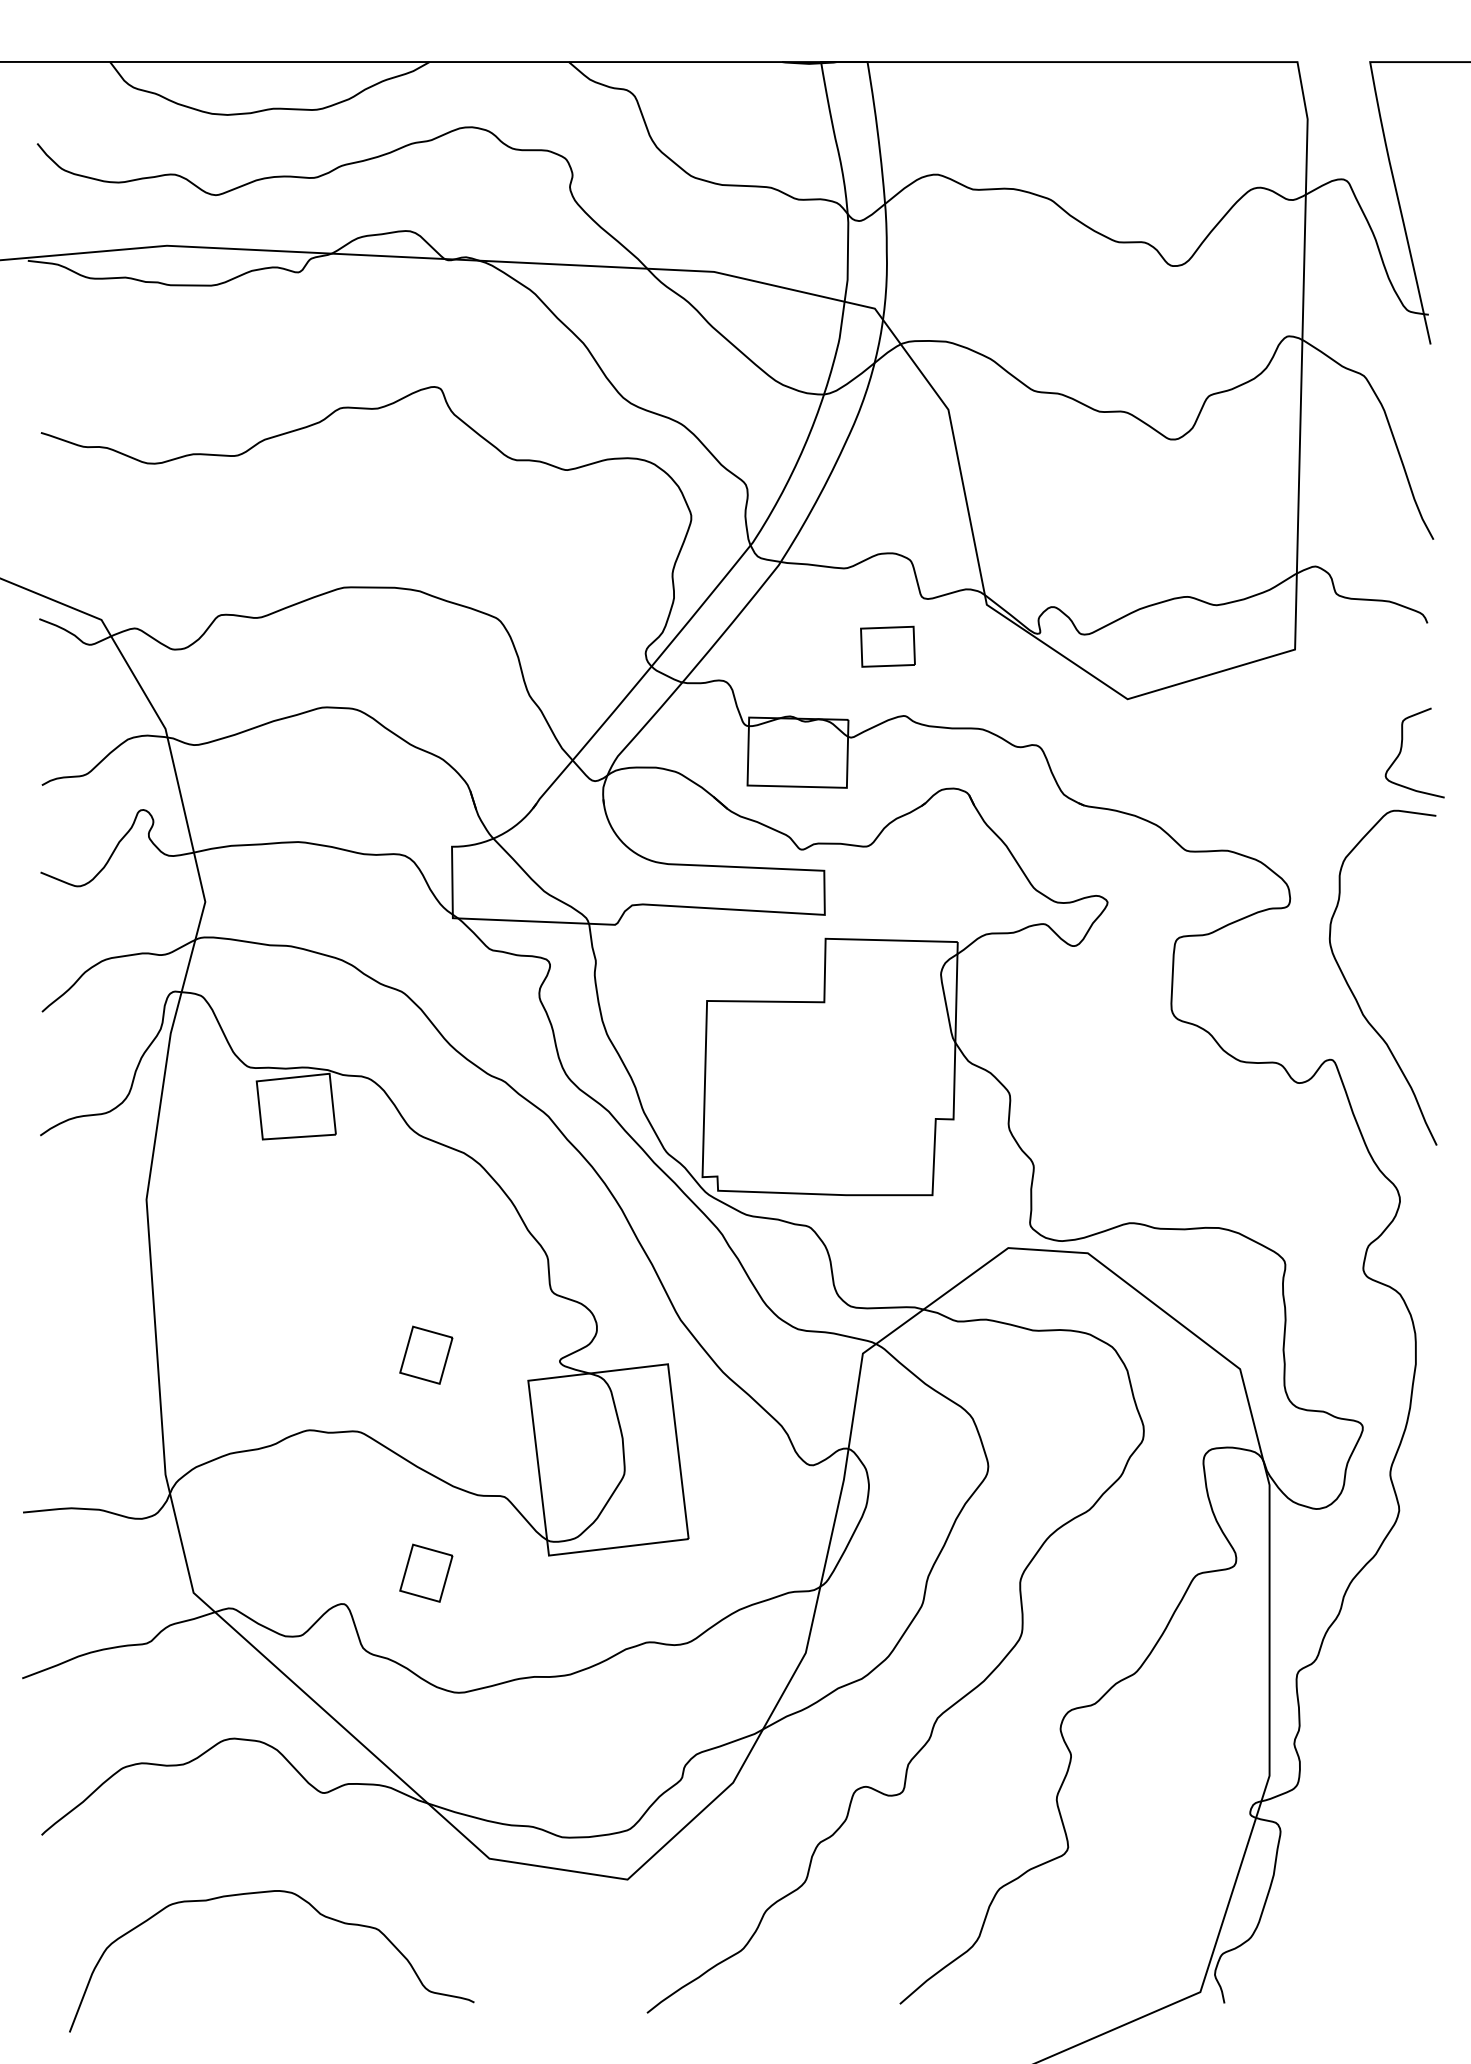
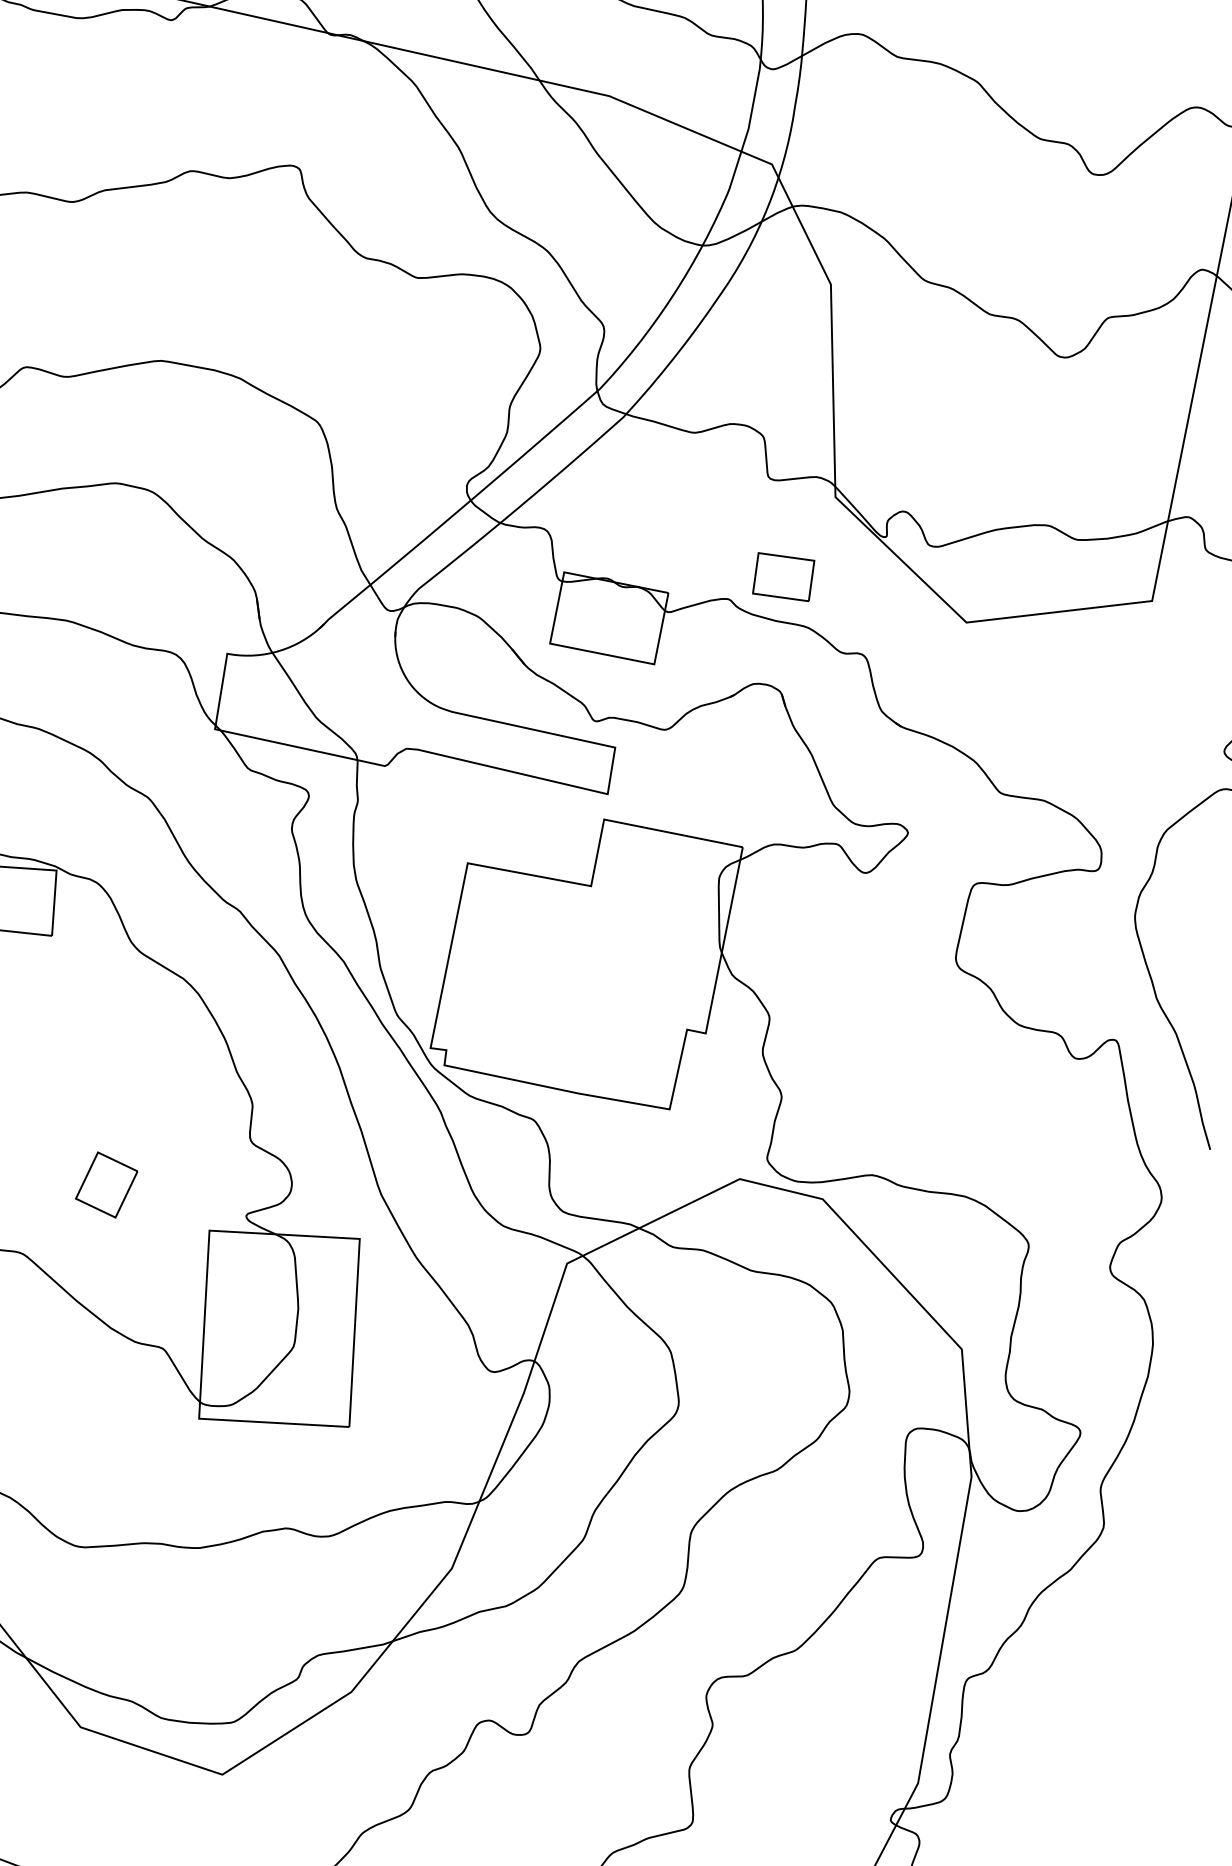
part: (887, 646) -> (783, 576), moved
part: (426, 1572) -> (66, 1414), removed

